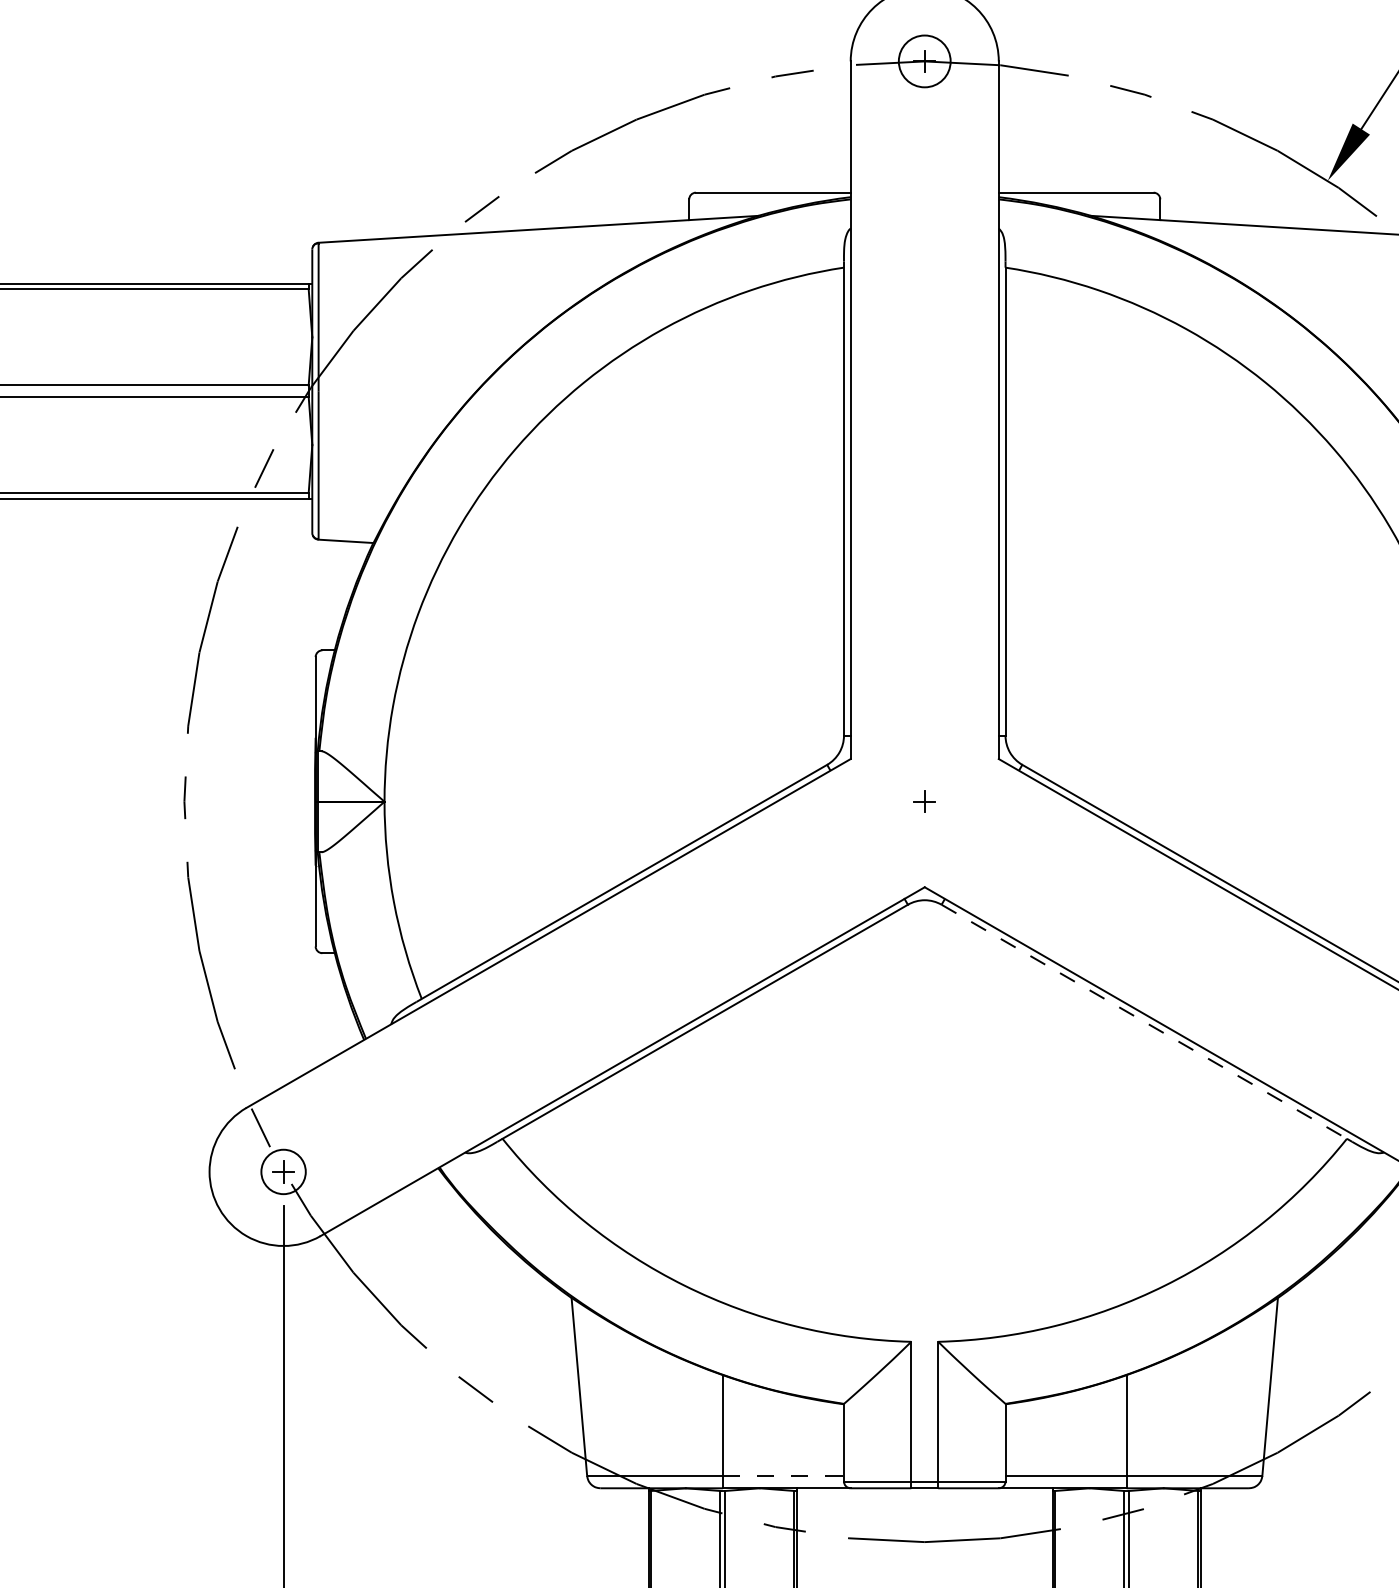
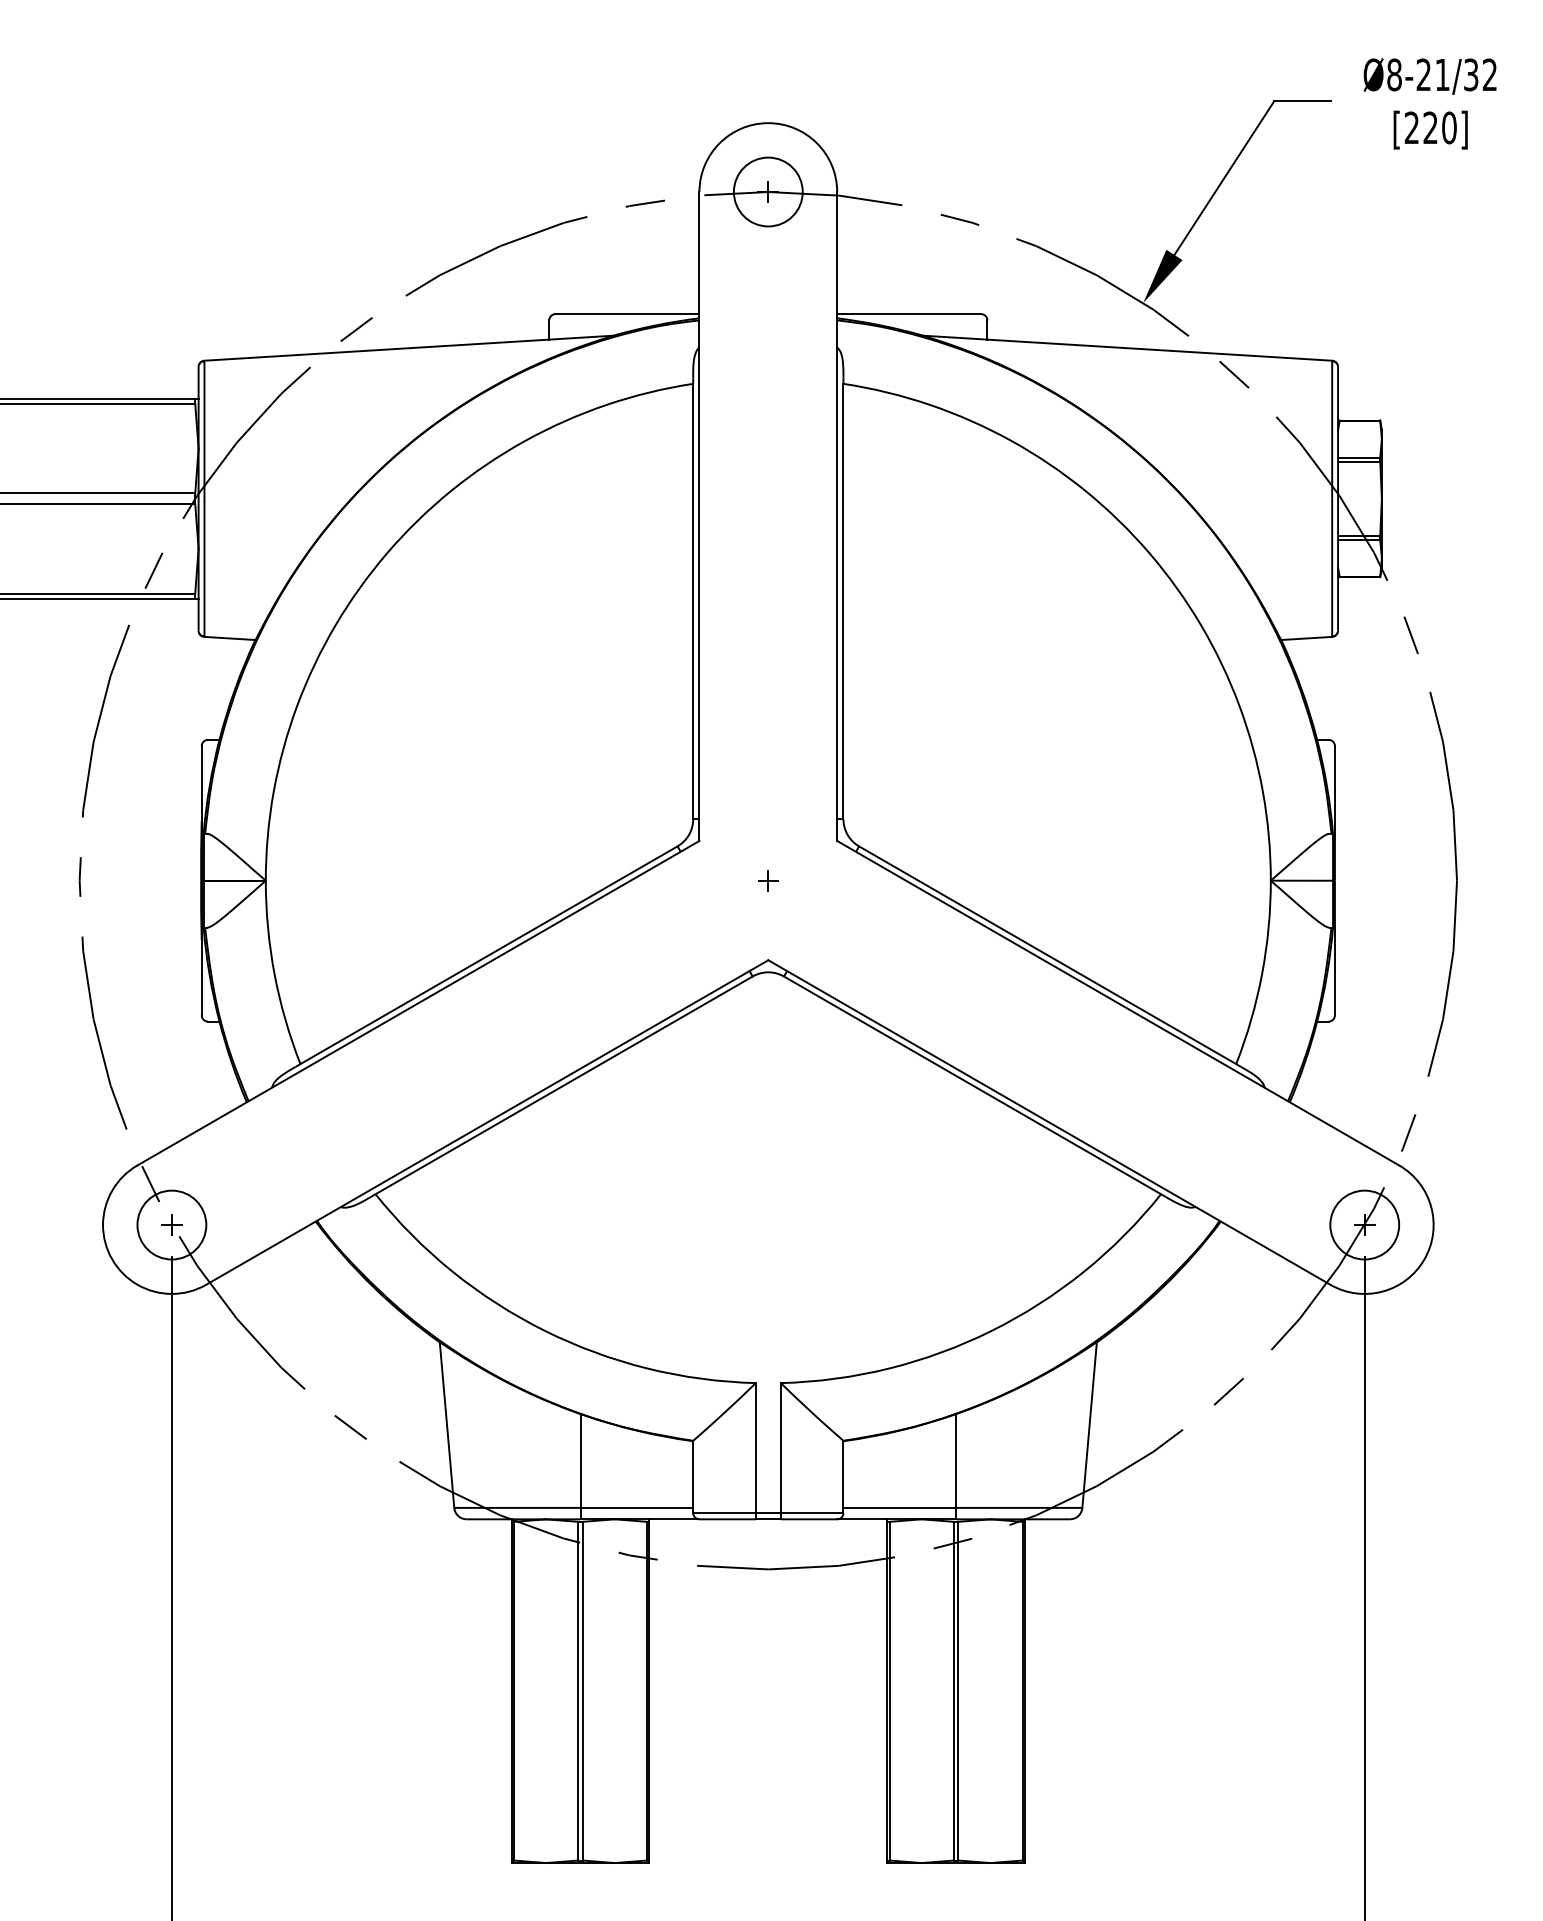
circle: (923, 60) -> (767, 191), size x1.43
line: (1144, 1021) -> (972, 1085), dashed -> solid
circle: (283, 1171) -> (171, 1224), size x1.67
line: (784, 1475) -> (637, 1507), dashed -> solid

